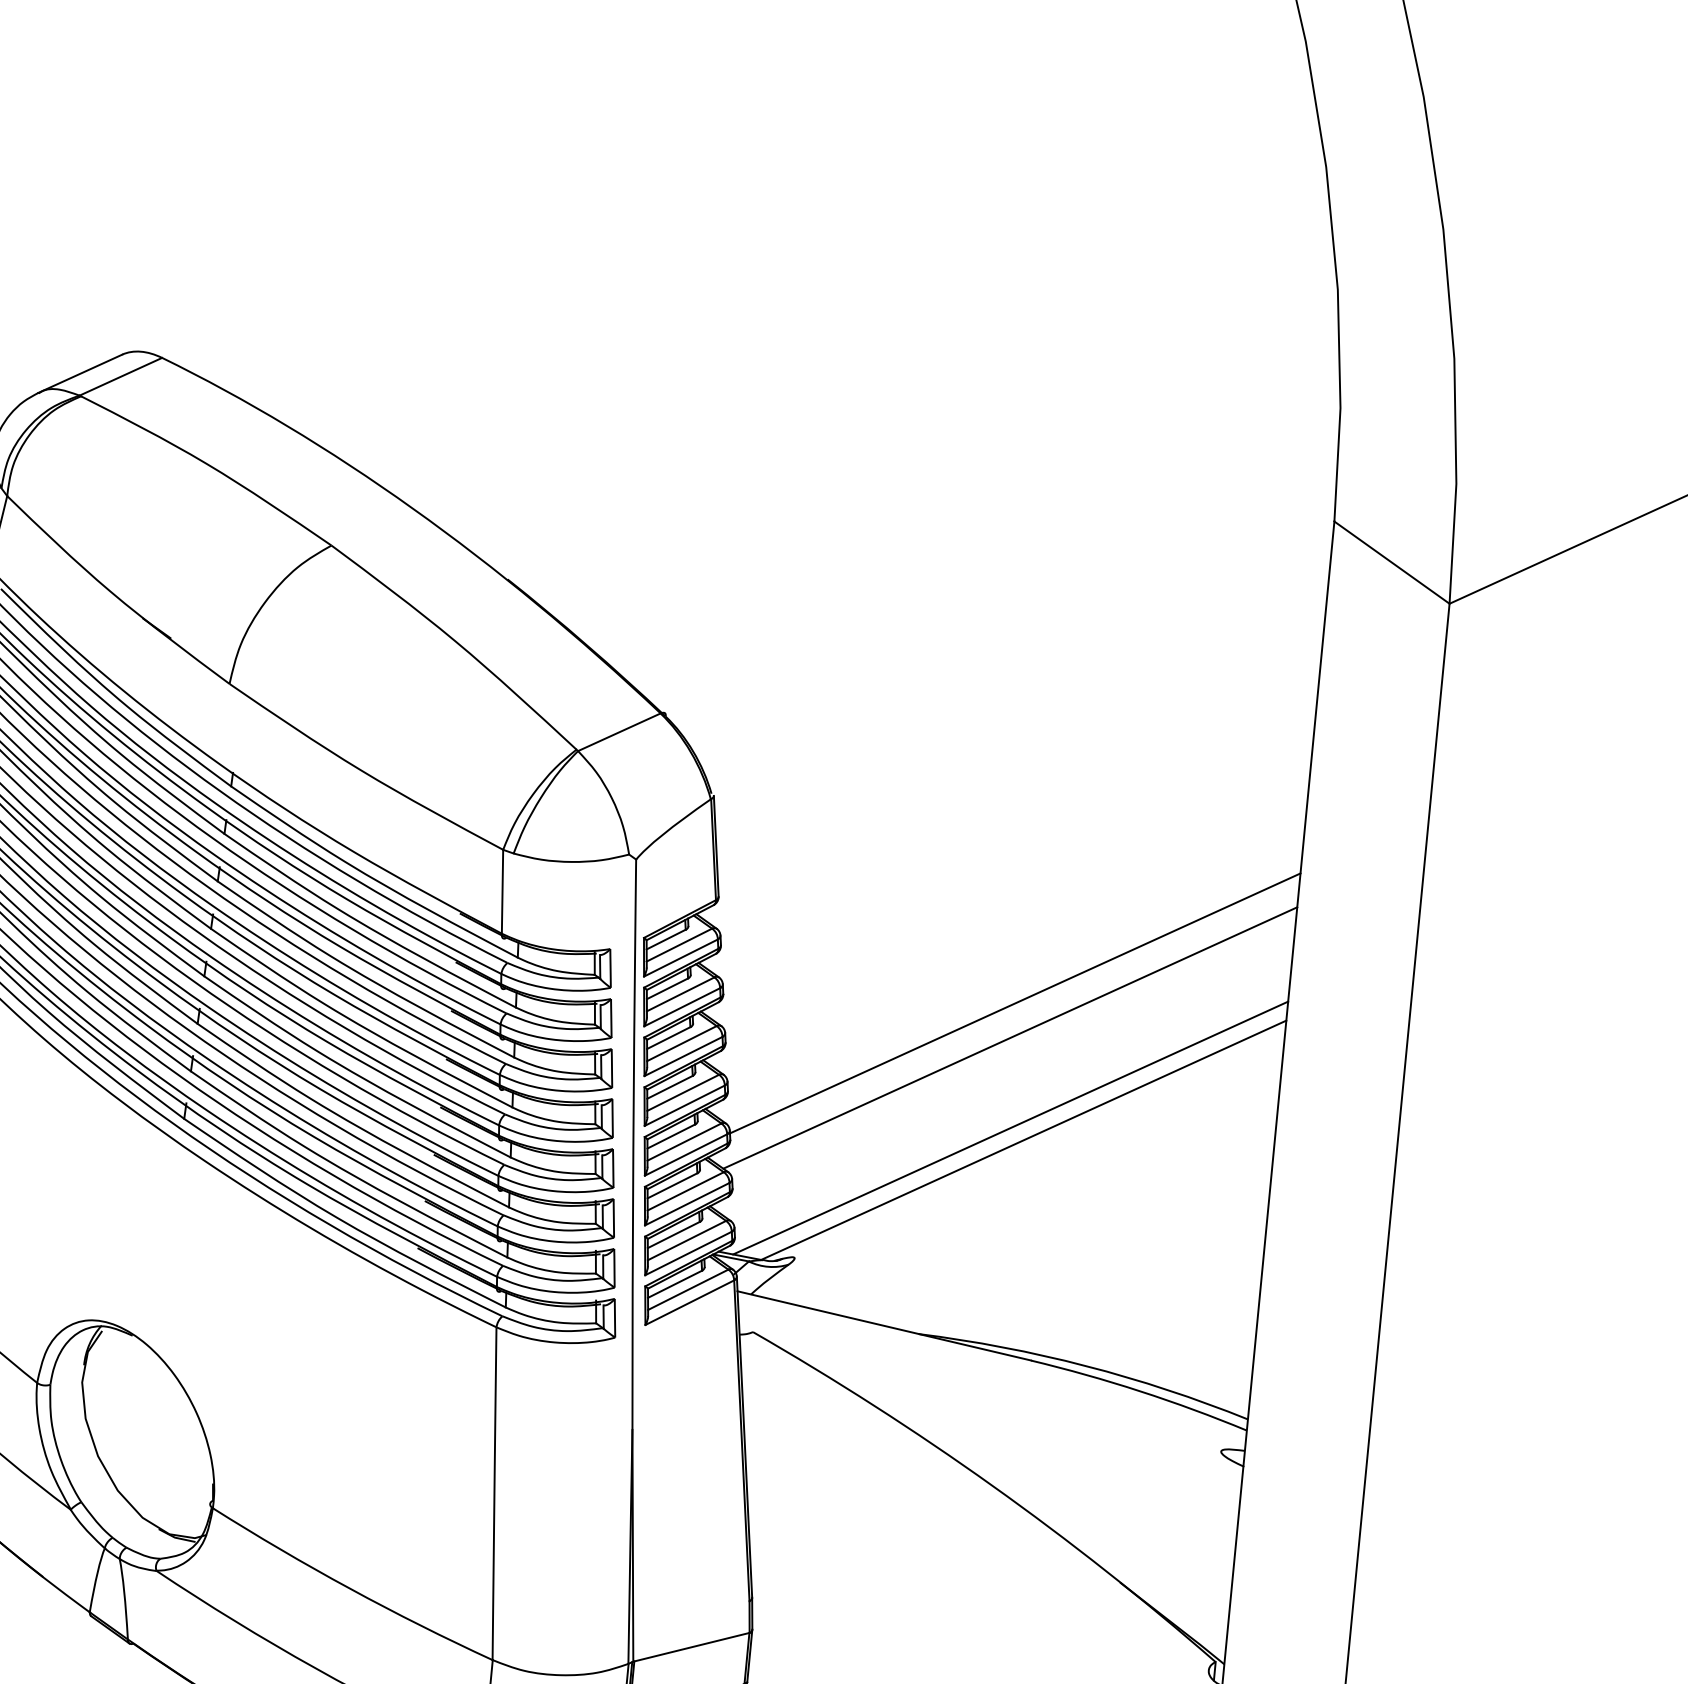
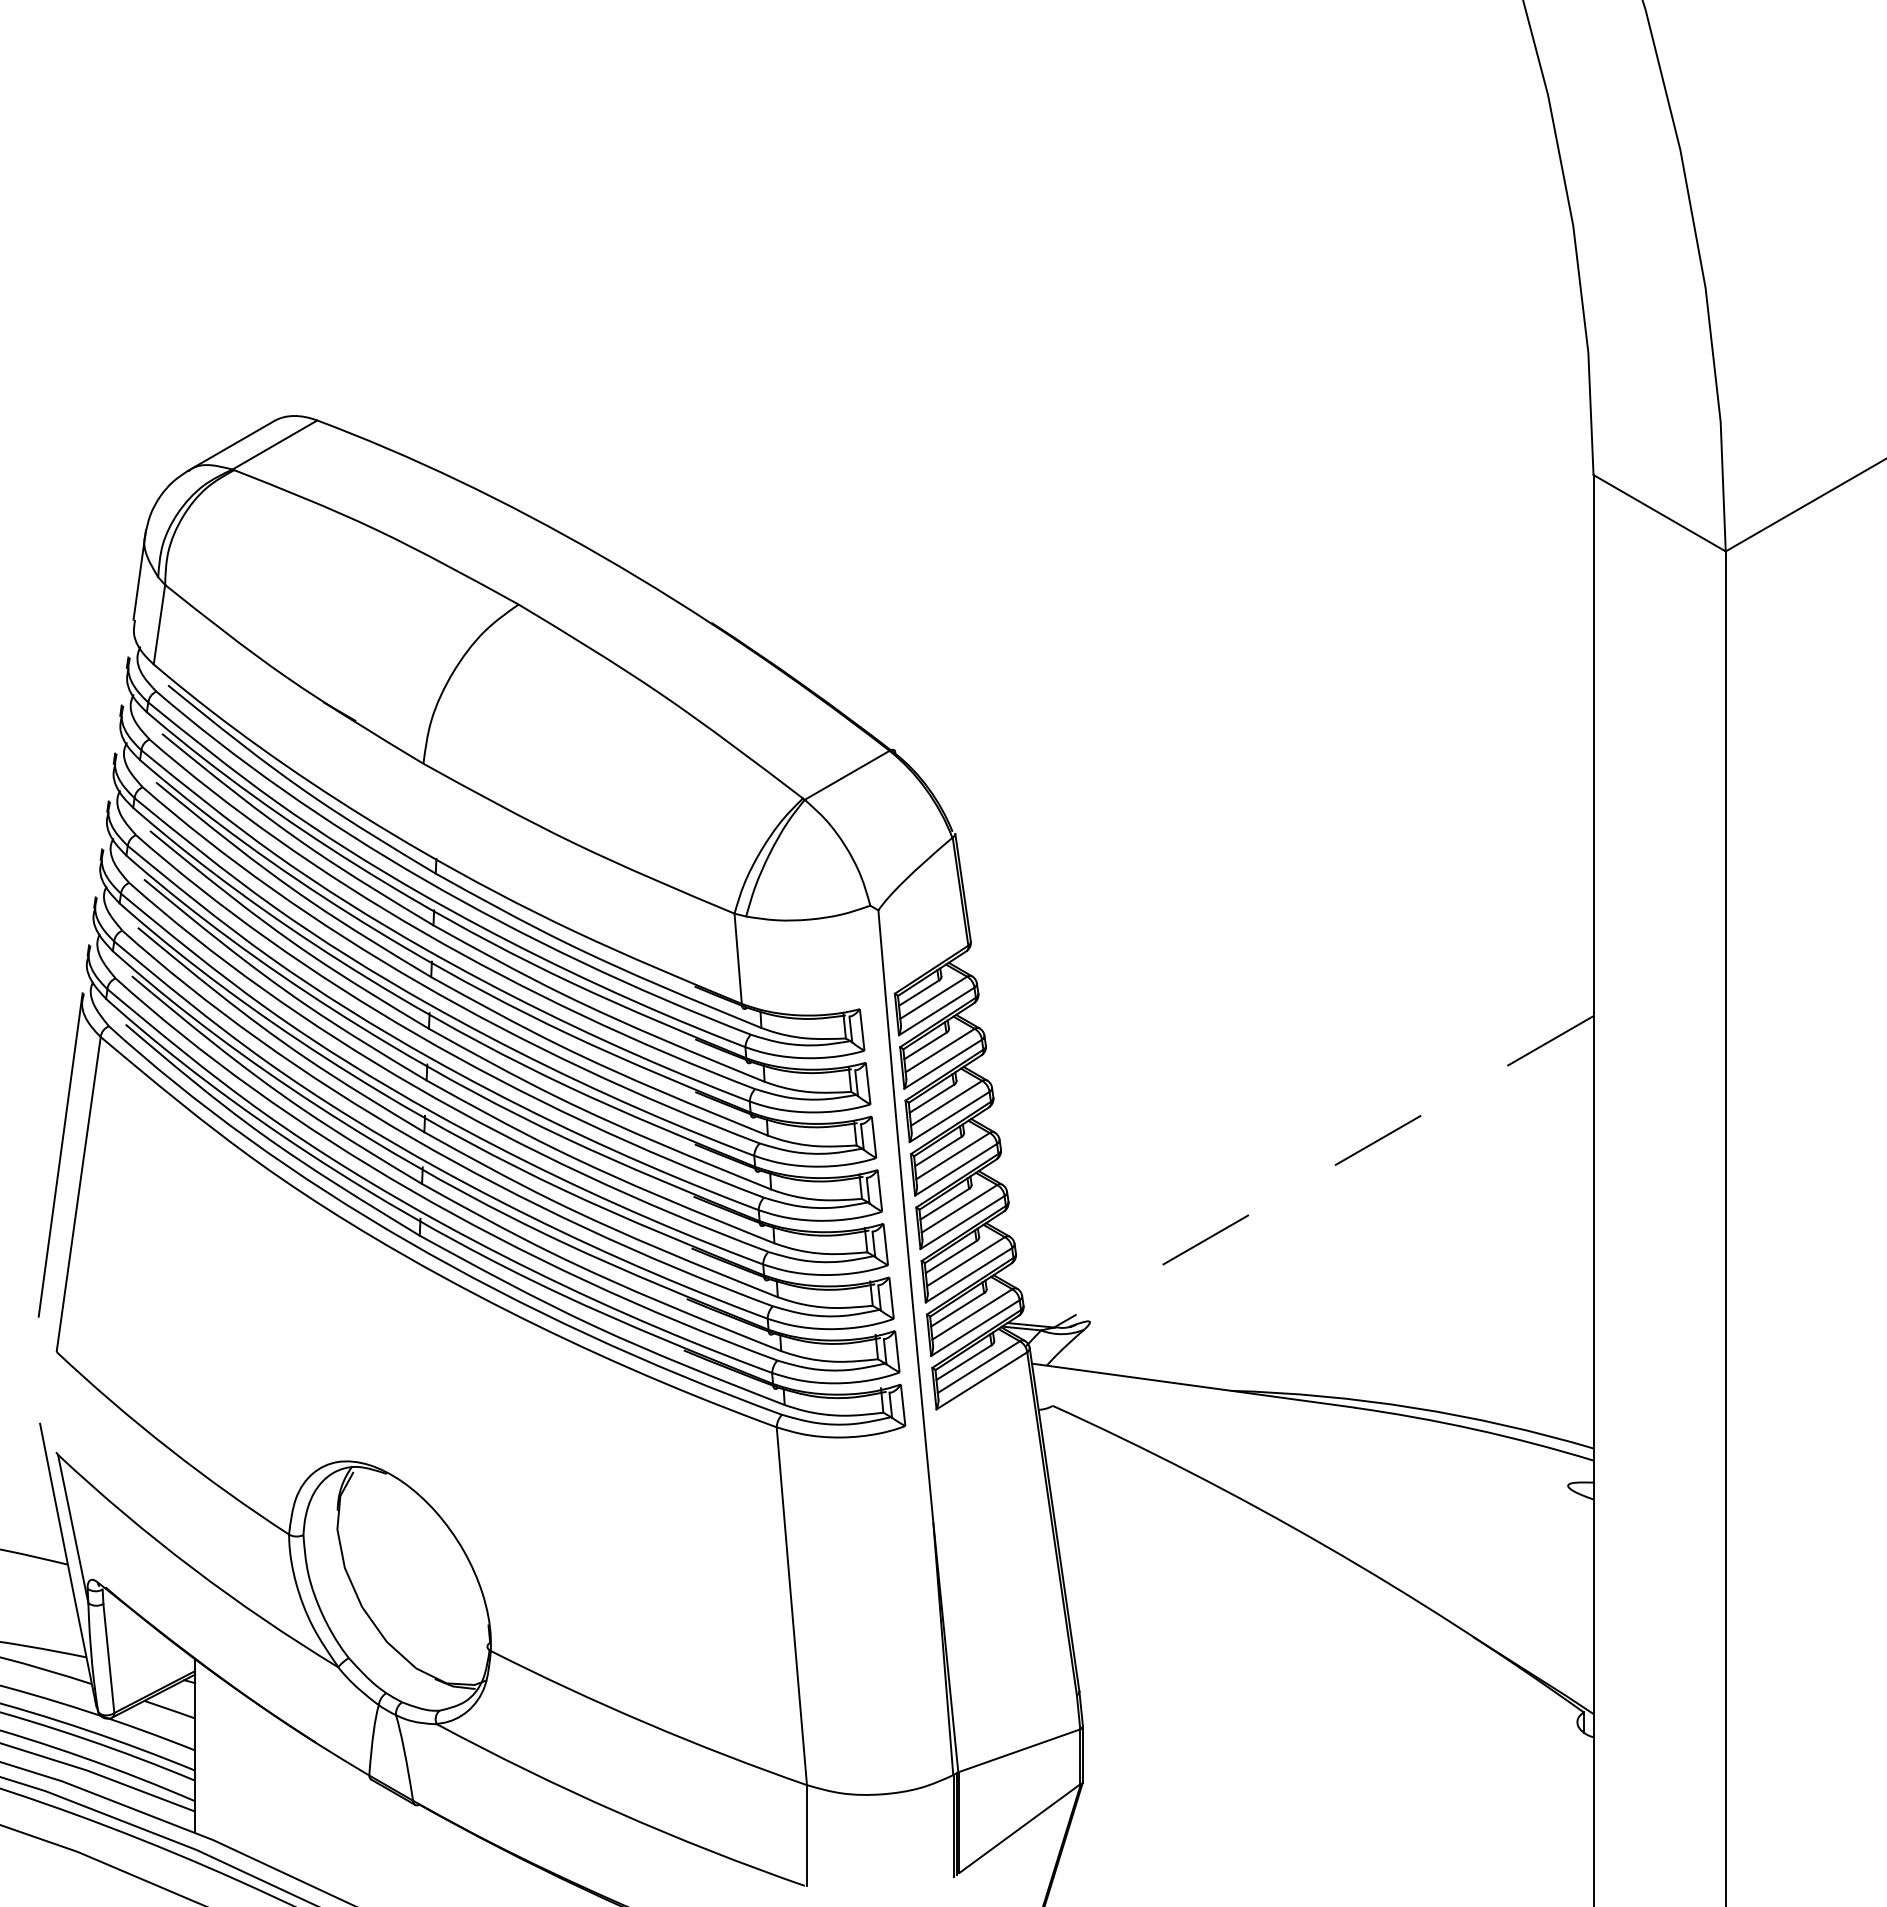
line: (1015, 1003) -> (1300, 1025), removed
line: (1010, 1038) -> (1298, 1063), removed
line: (1010, 1127) -> (1308, 1159), removed
line: (1023, 1140) -> (1323, 1172), solid -> dashed

